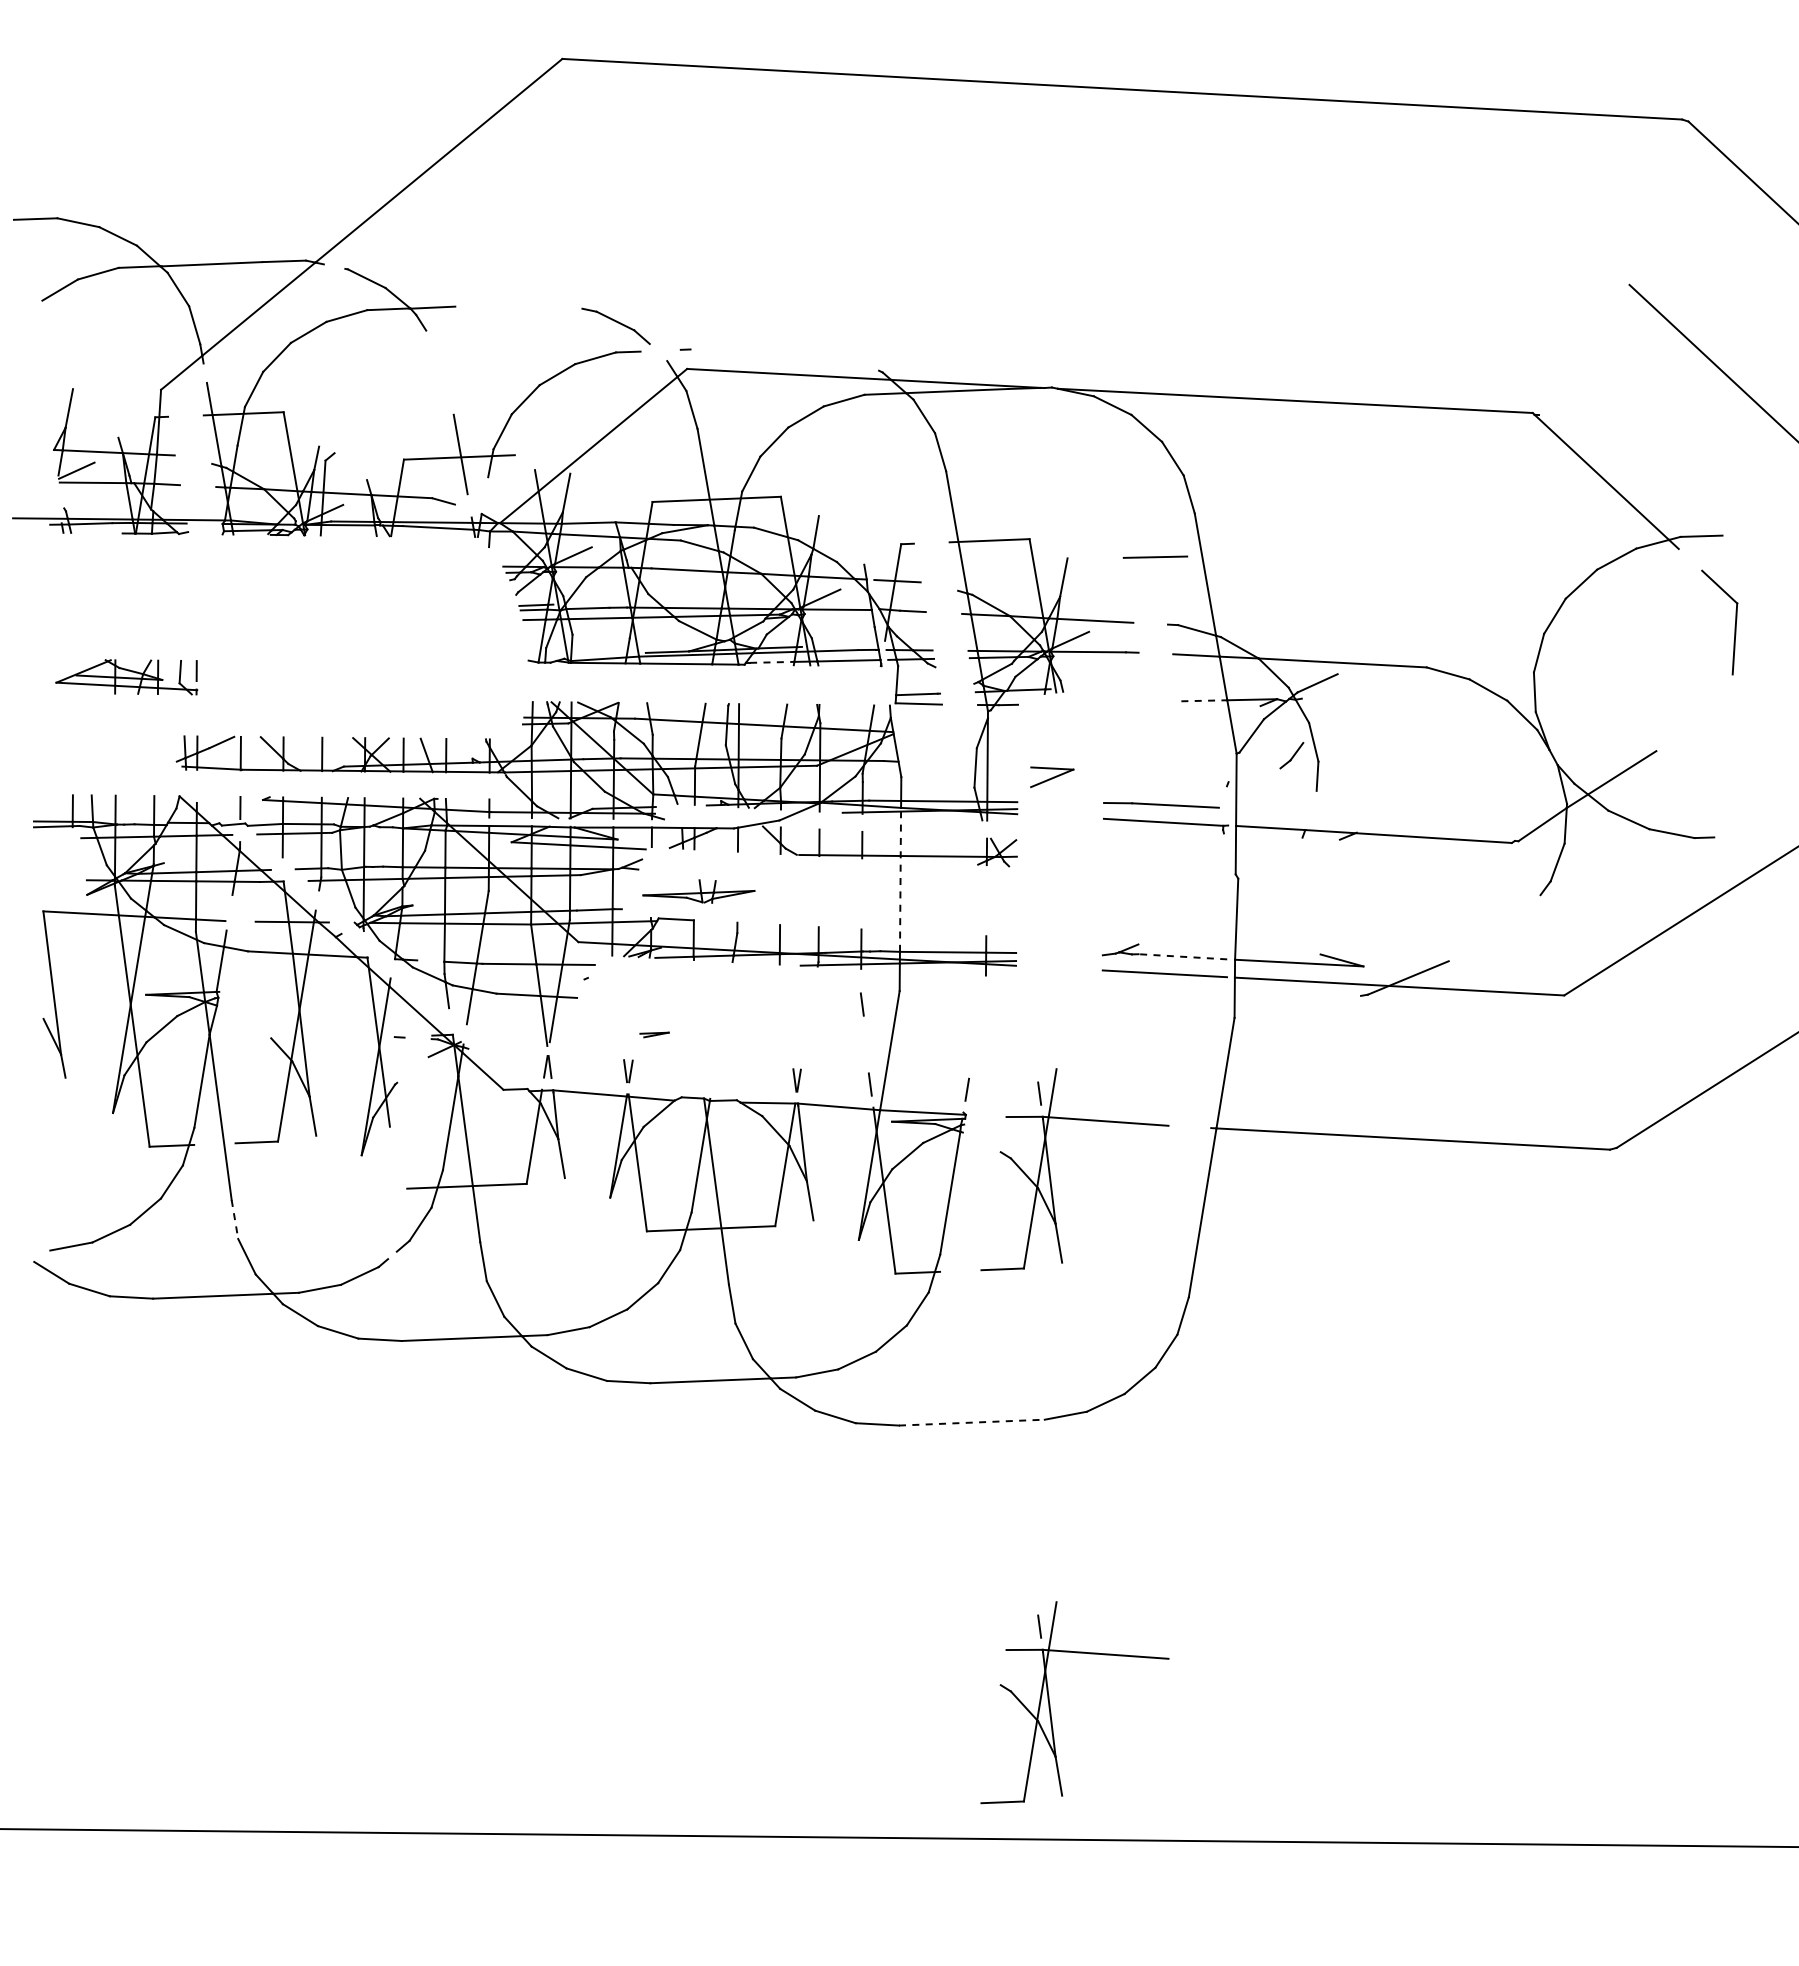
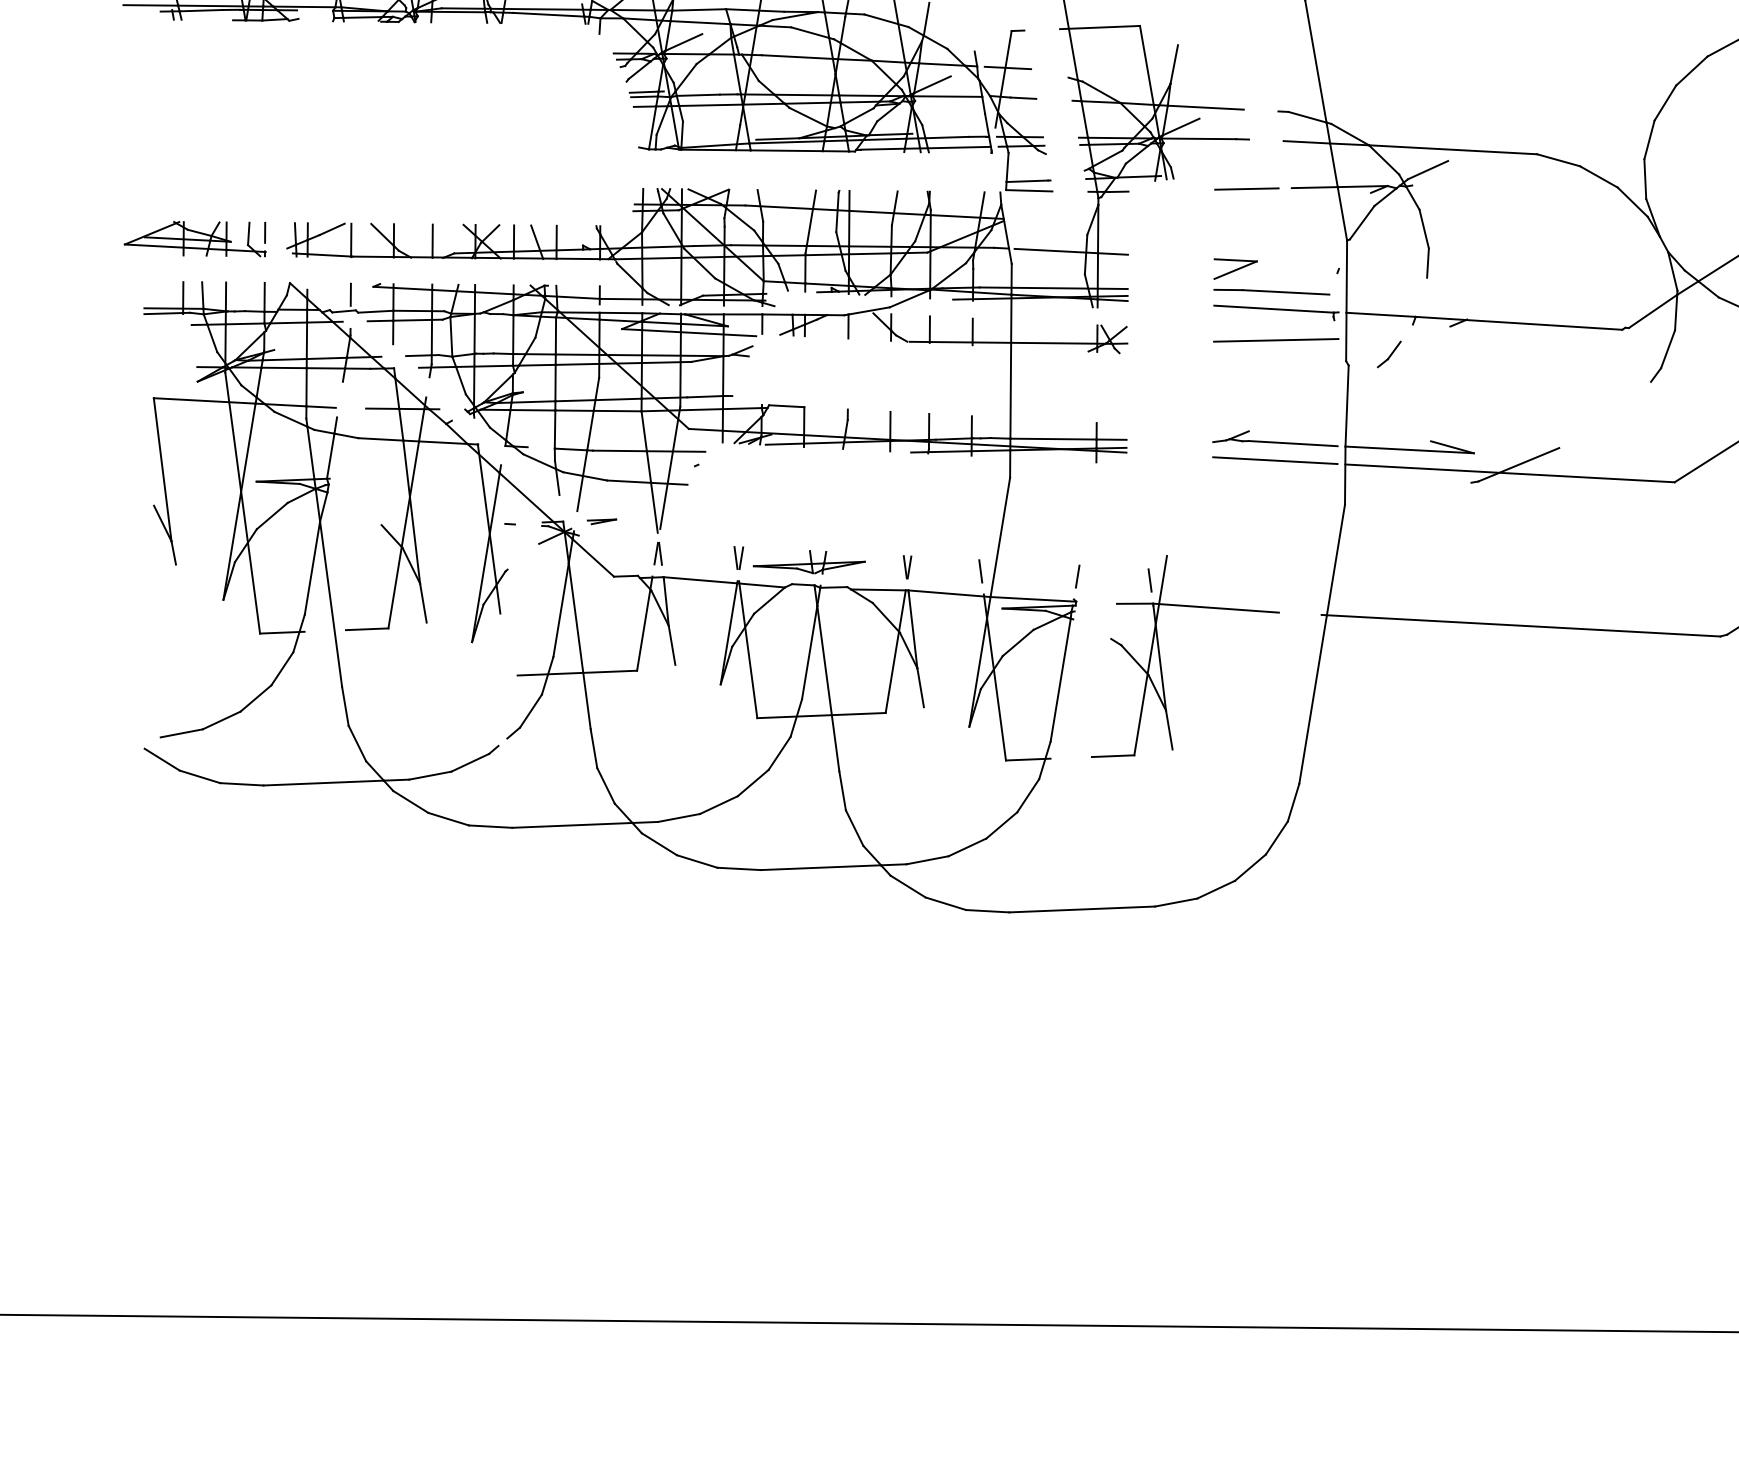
line: (1155, 556) -> (1246, 188), moved
line: (772, 662) -> (882, 149), dashed -> solid
part: (126, 677) -> (194, 239), moved
line: (1204, 700) -> (1314, 187), dashed -> solid
part: (1291, 755) -> (1388, 354), moved
line: (960, 764) -> (1070, 251), added
part: (1052, 777) -> (1235, 269), moved
line: (1165, 853) -> (1275, 340), added
line: (900, 879) -> (1010, 366), dashed -> solid
part: (698, 891) -> (808, 562), moved
line: (1182, 956) -> (1292, 443), dashed -> solid
line: (862, 1004) -> (972, 491), removed
part: (654, 1034) -> (601, 521), moved
line: (234, 1219) -> (344, 706), dashed -> solid
line: (971, 1422) -> (1081, 909), dashed -> solid
part: (1050, 1703) -> (1160, 1190), removed

